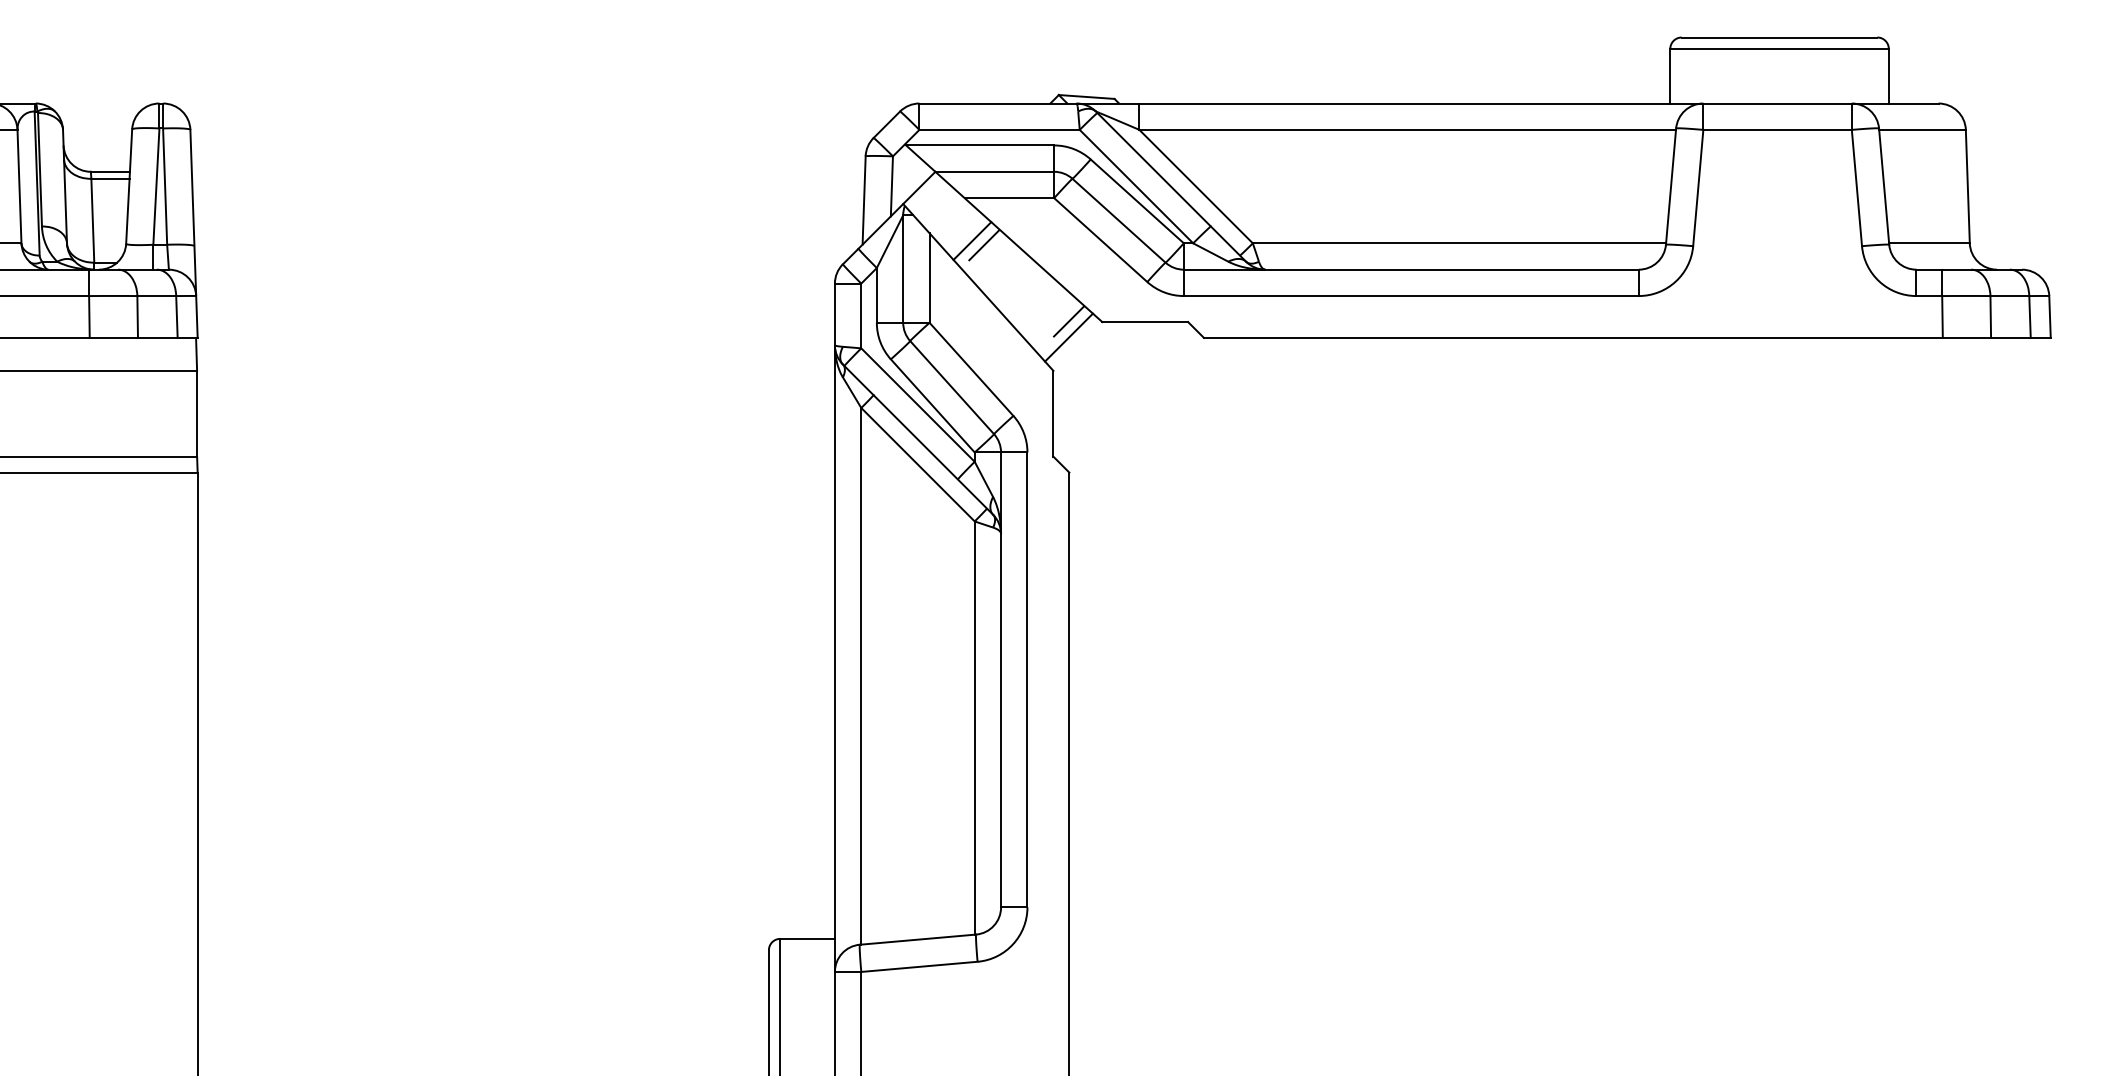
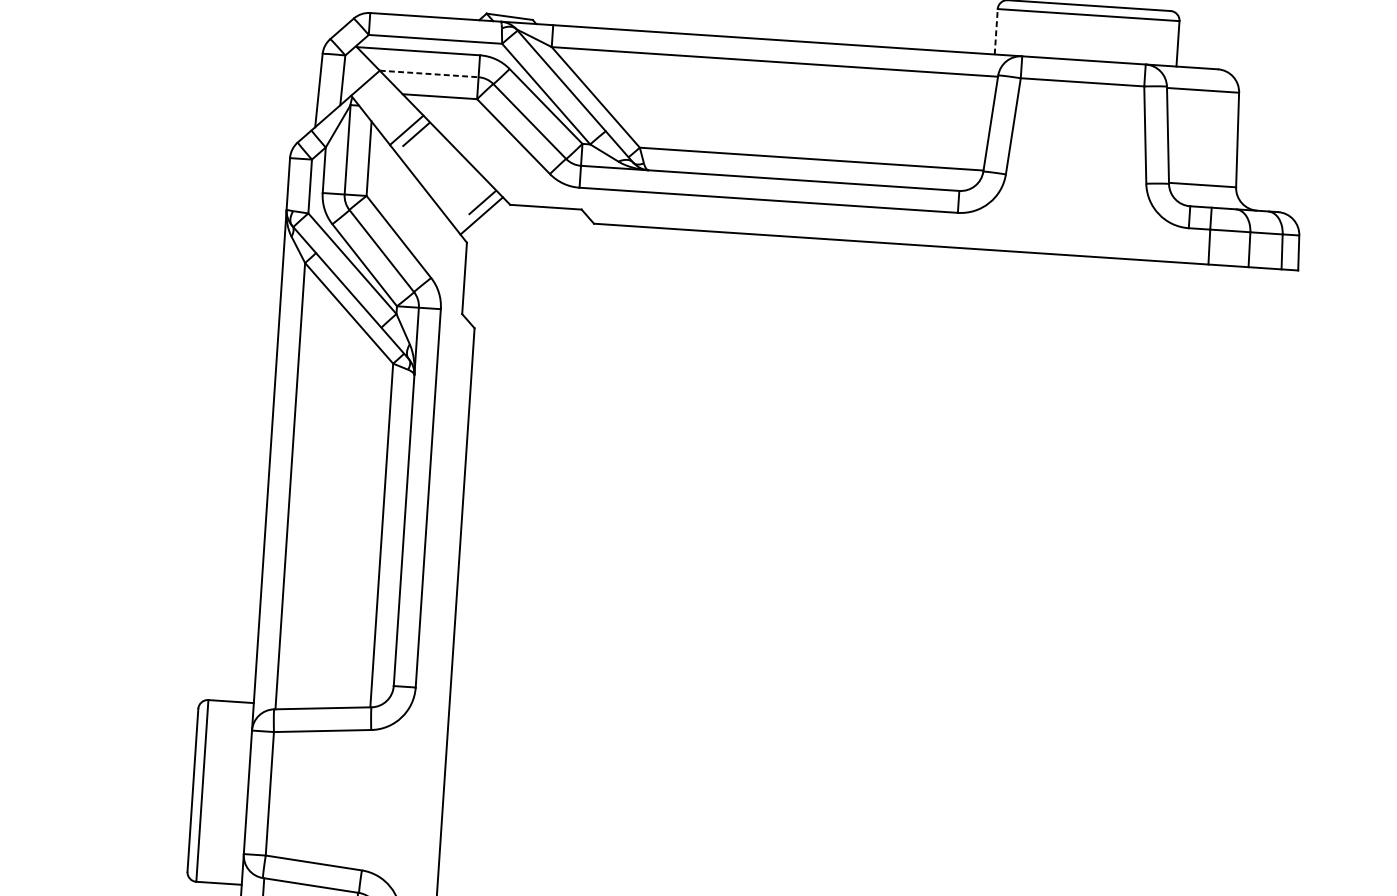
line: (1670, 75) -> (996, 31), solid -> dashed
line: (995, 171) -> (429, 73), solid -> dashed

